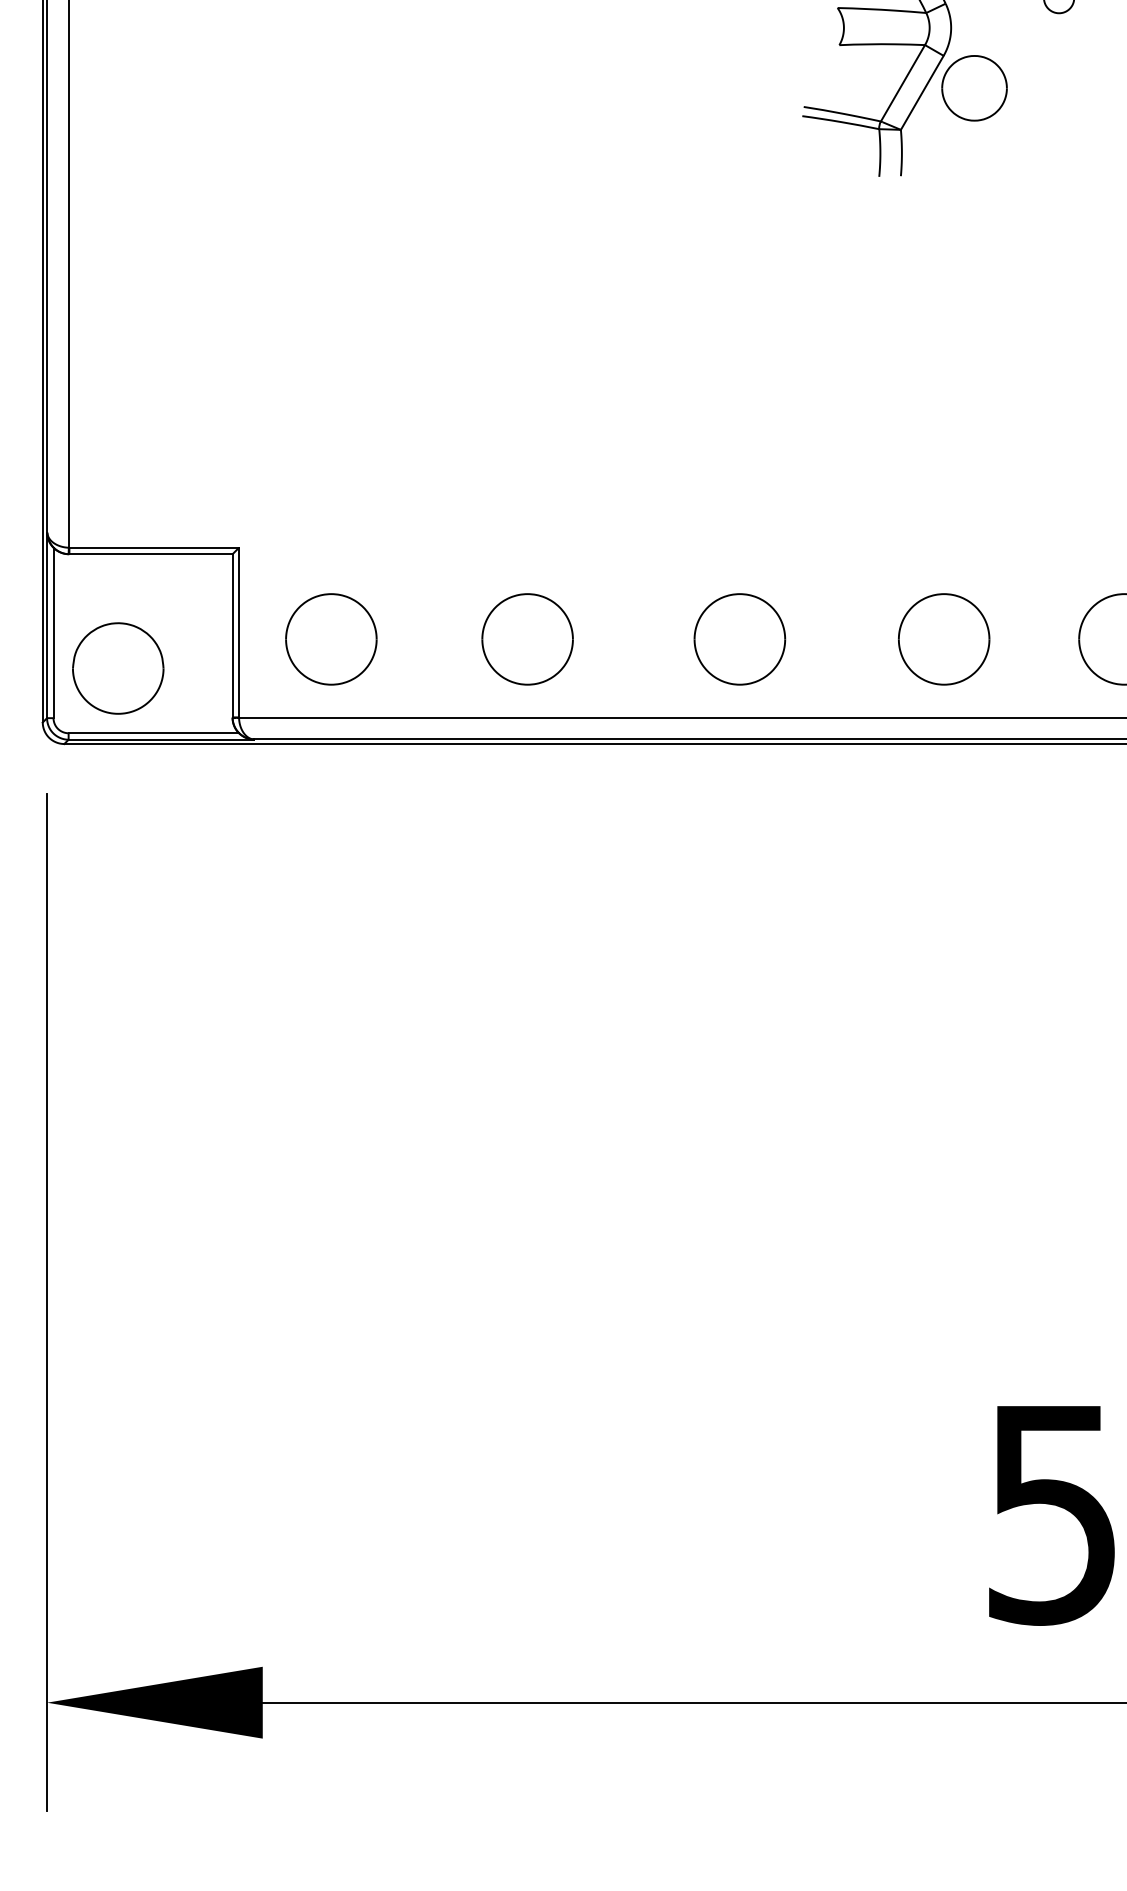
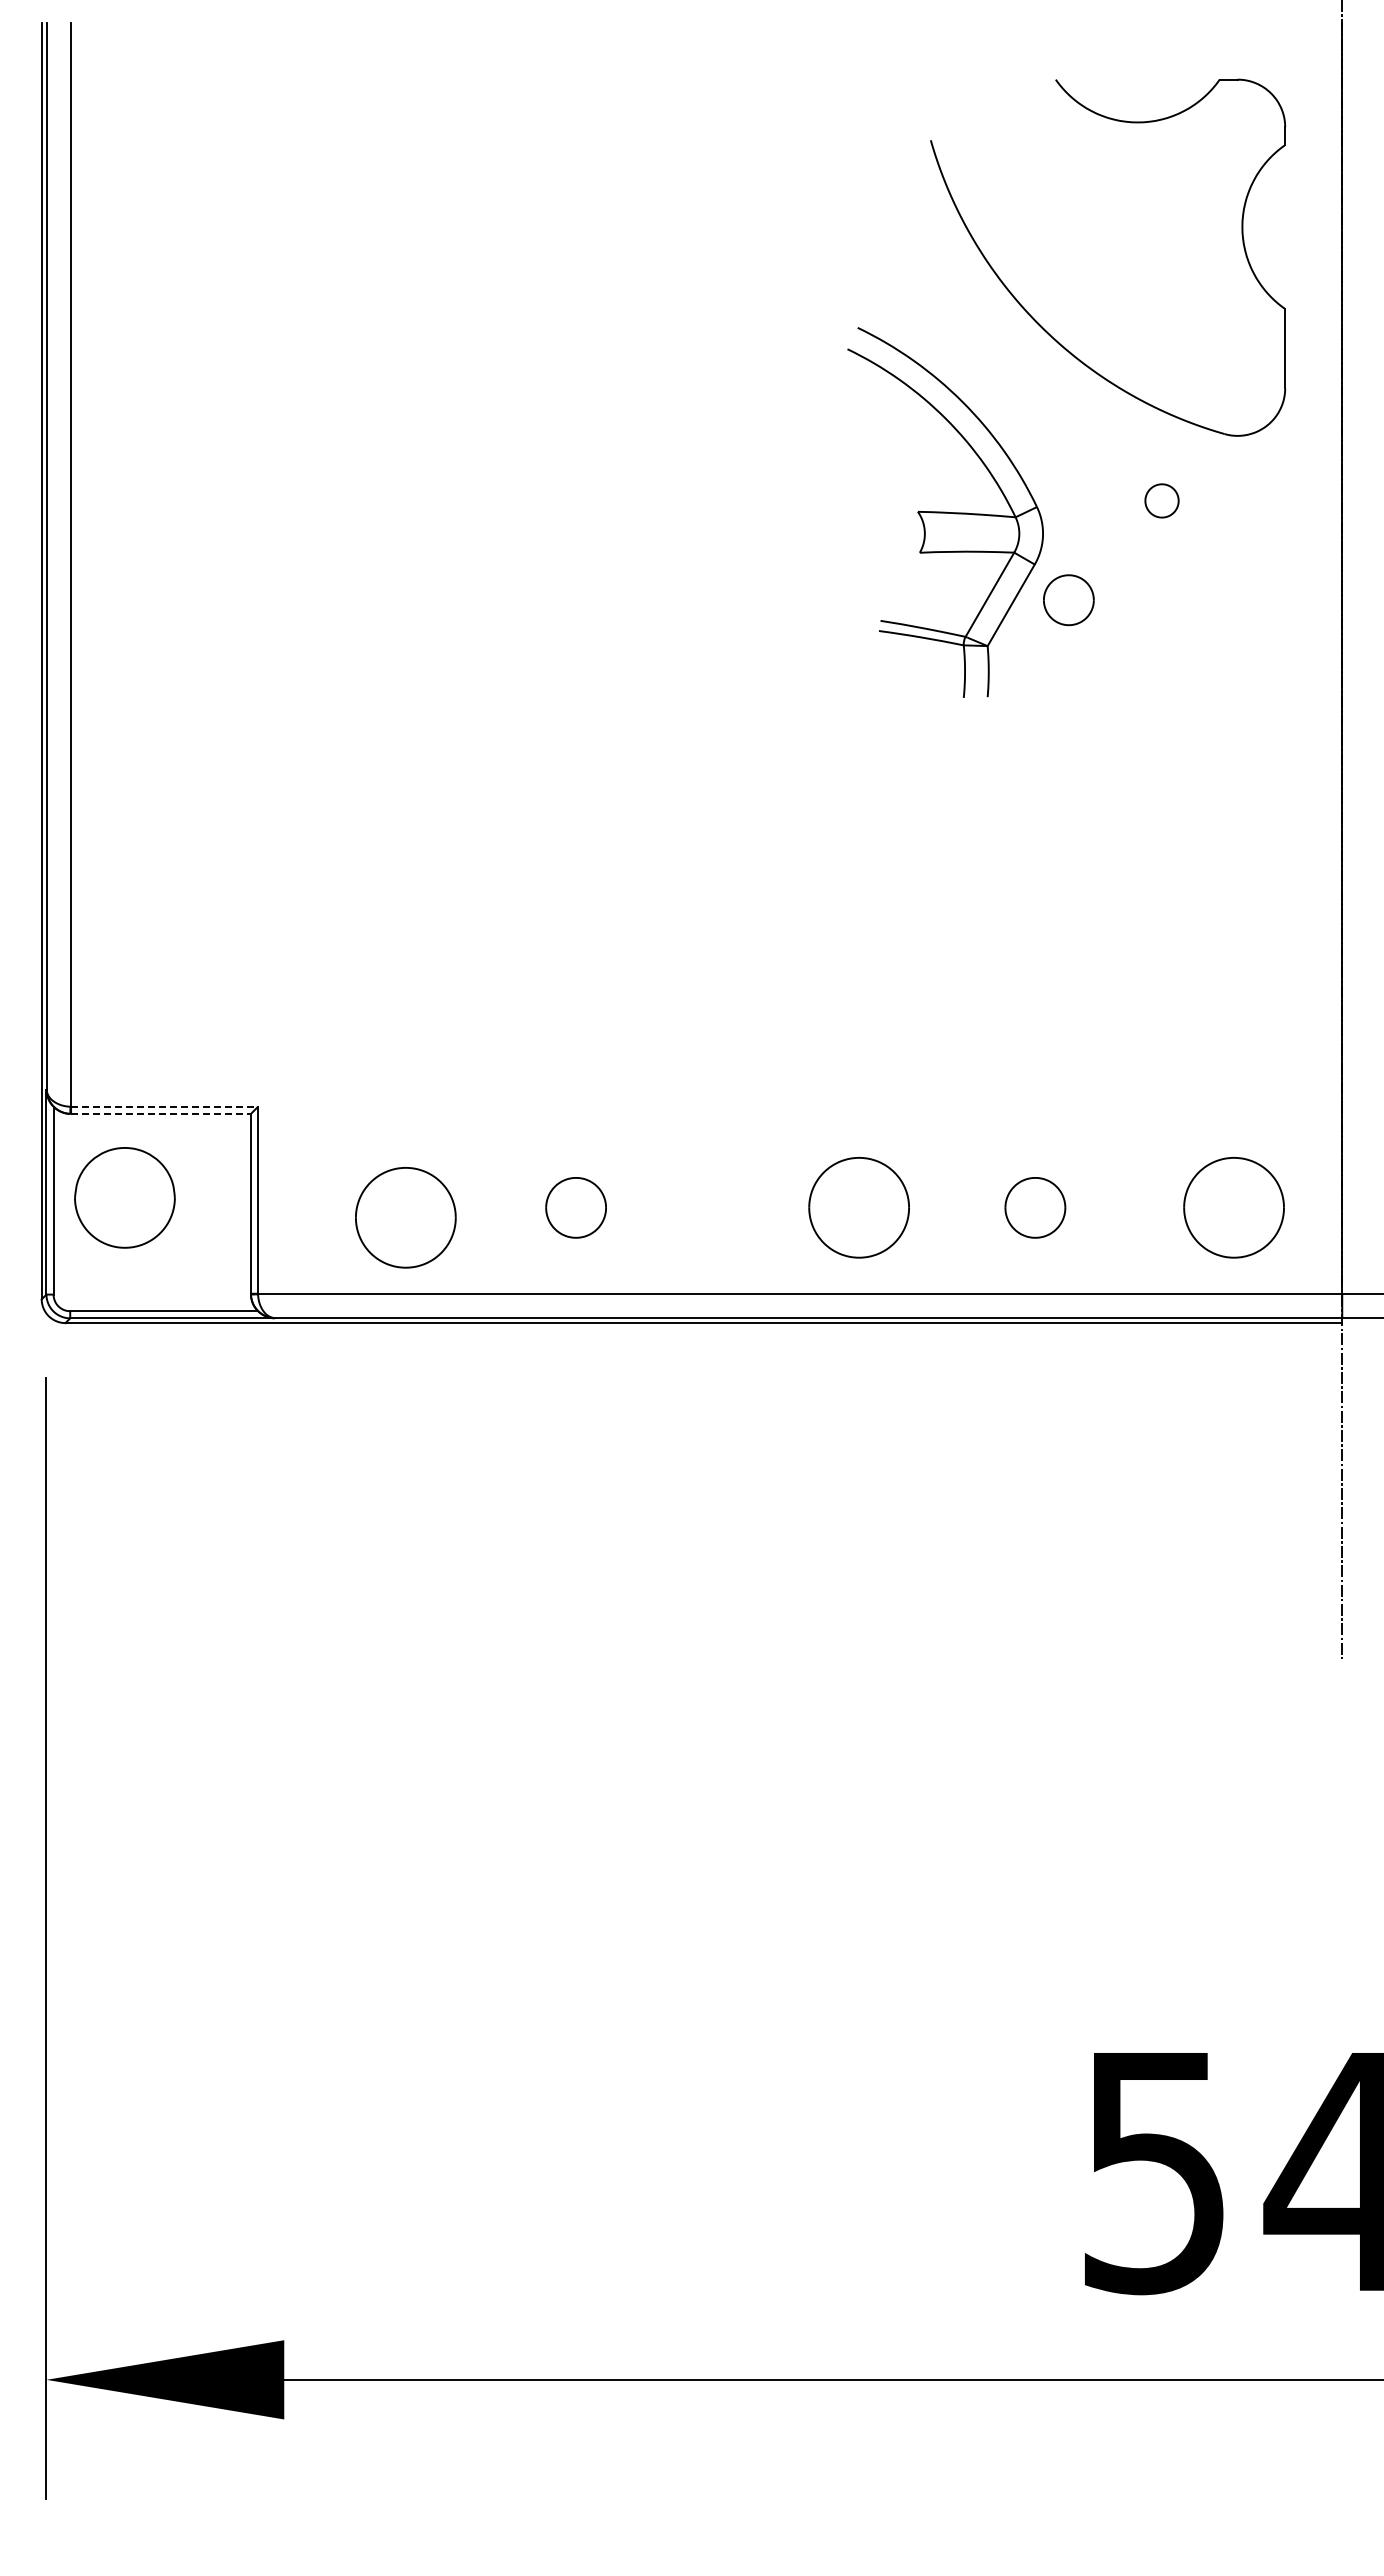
part: (974, 87) -> (1068, 599), size x0.7
line: (154, 547) -> (164, 1106), solid -> dashed
line: (151, 553) -> (161, 1113), solid -> dashed
part: (331, 639) -> (405, 1217), moved
part: (527, 639) -> (575, 1207), size x0.6
part: (739, 639) -> (858, 1207), moved
part: (944, 639) -> (1035, 1207), size x0.6
part: (117, 668) -> (124, 1197), moved

